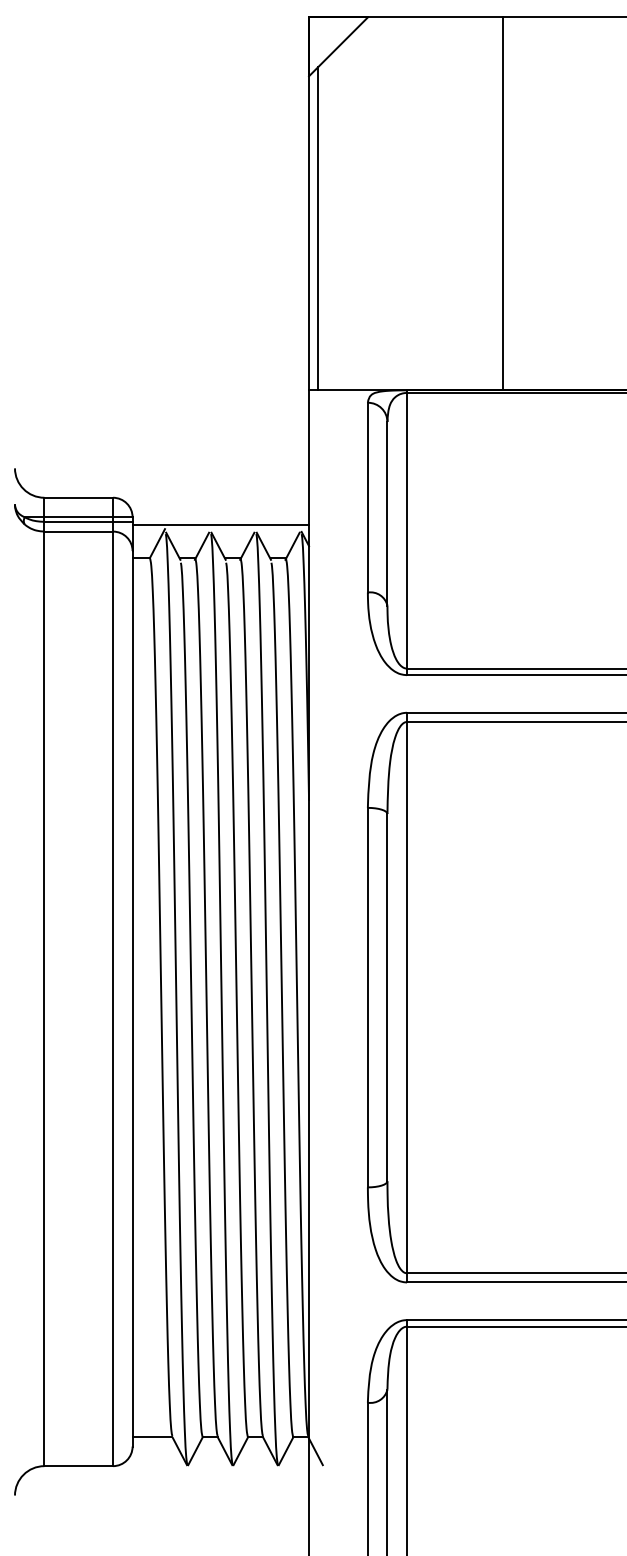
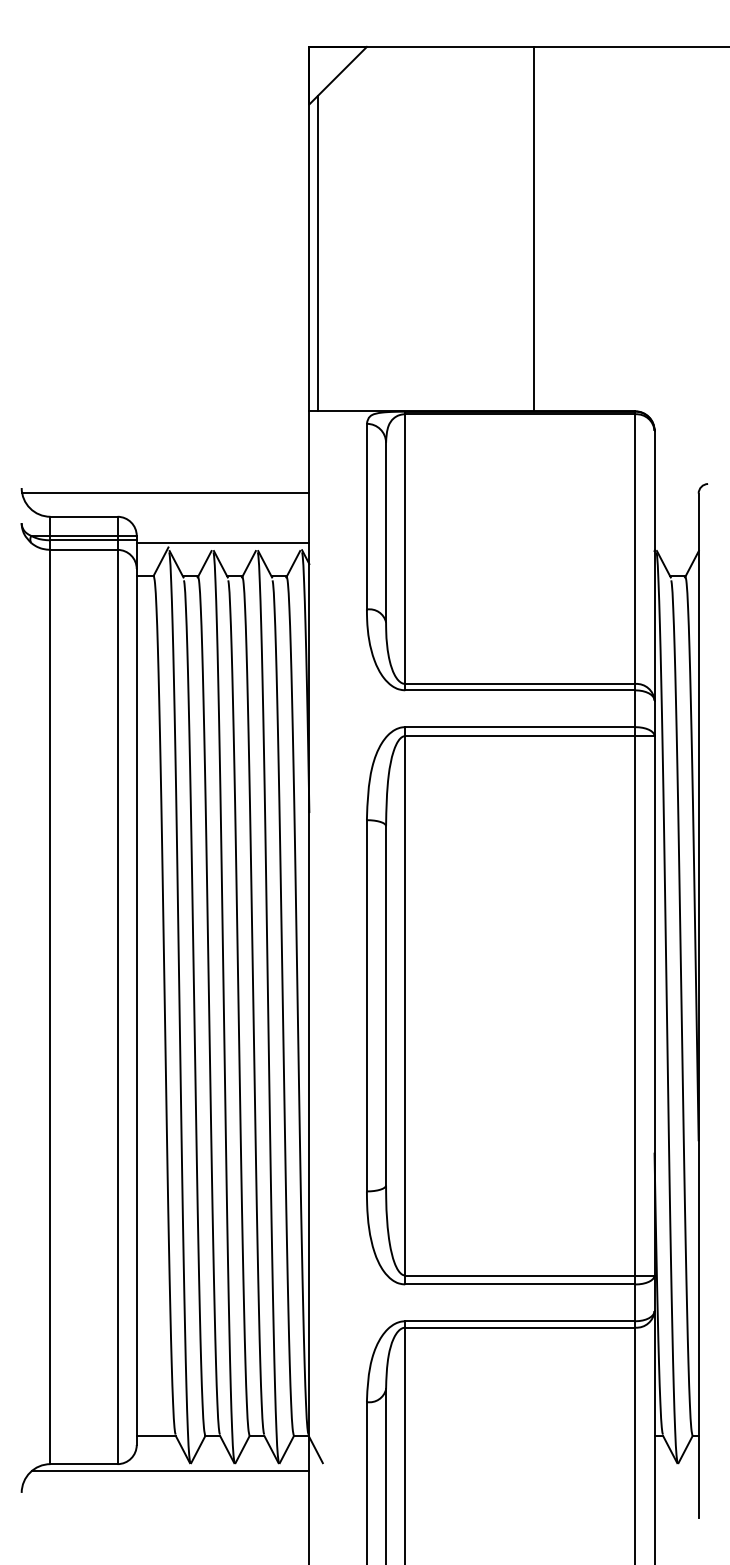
line: (502, 203) -> (533, 228), moved
line: (161, 472) -> (165, 492), added
line: (167, 1472) -> (170, 1470), added

